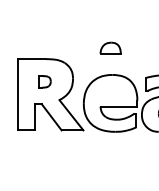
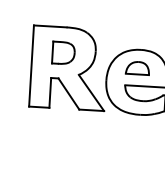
part: (110, 47) -> (137, 67), moved
part: (44, 81) -> (63, 52), size x1.67

